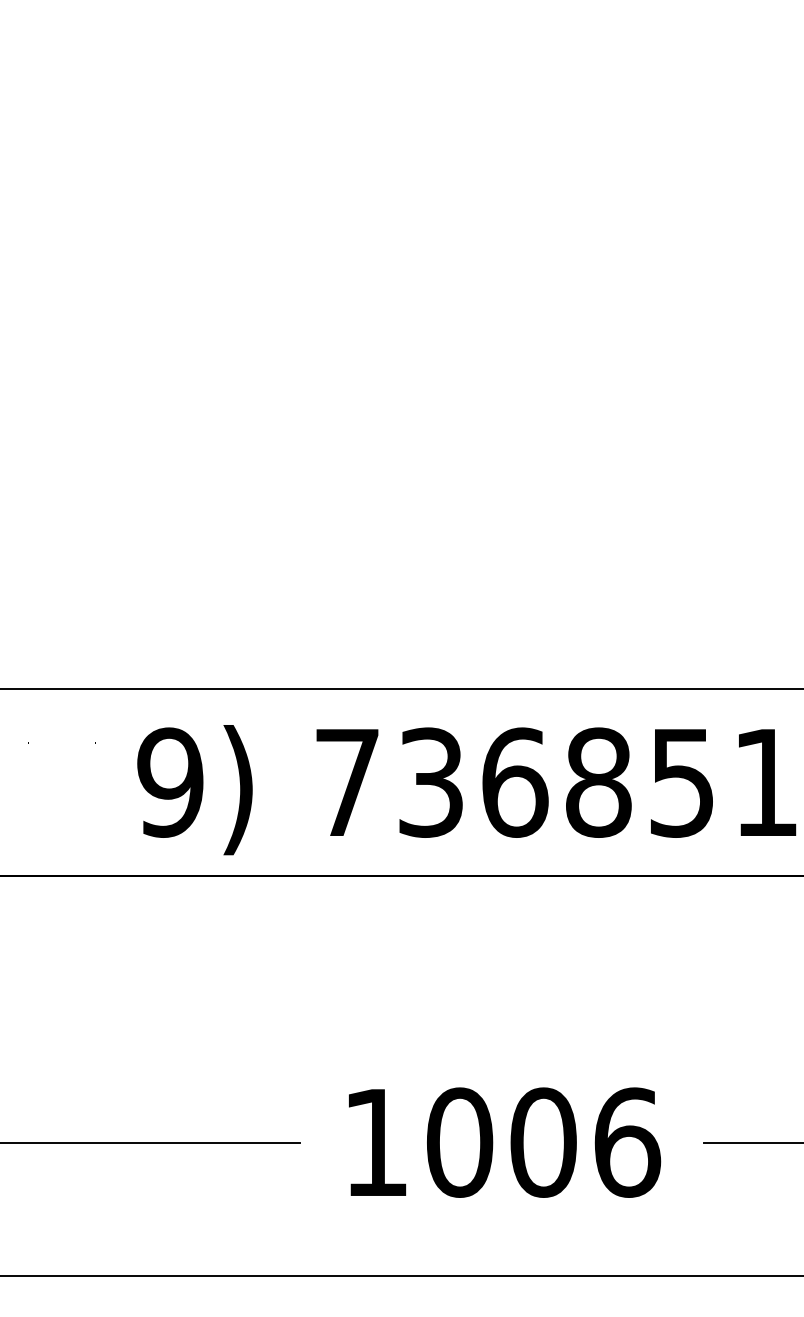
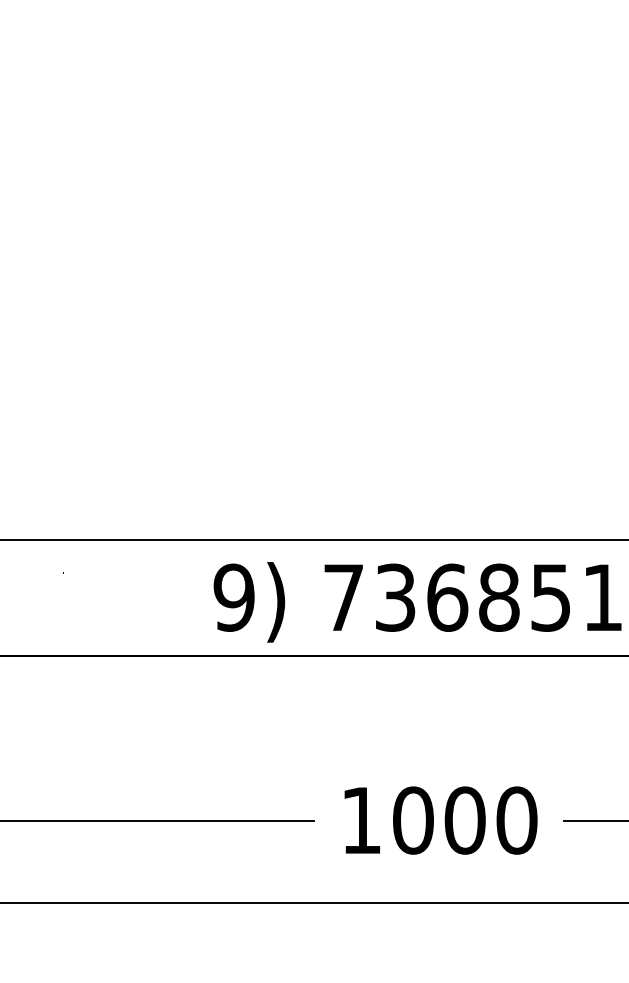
text: (626, 1142) -> (516, 820), 1006 -> 1000

